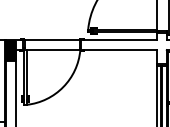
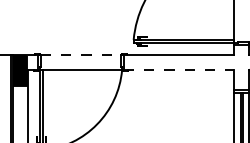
line: (52, 39) -> (81, 54), solid -> dashed
line: (118, 50) -> (178, 70), solid -> dashed

